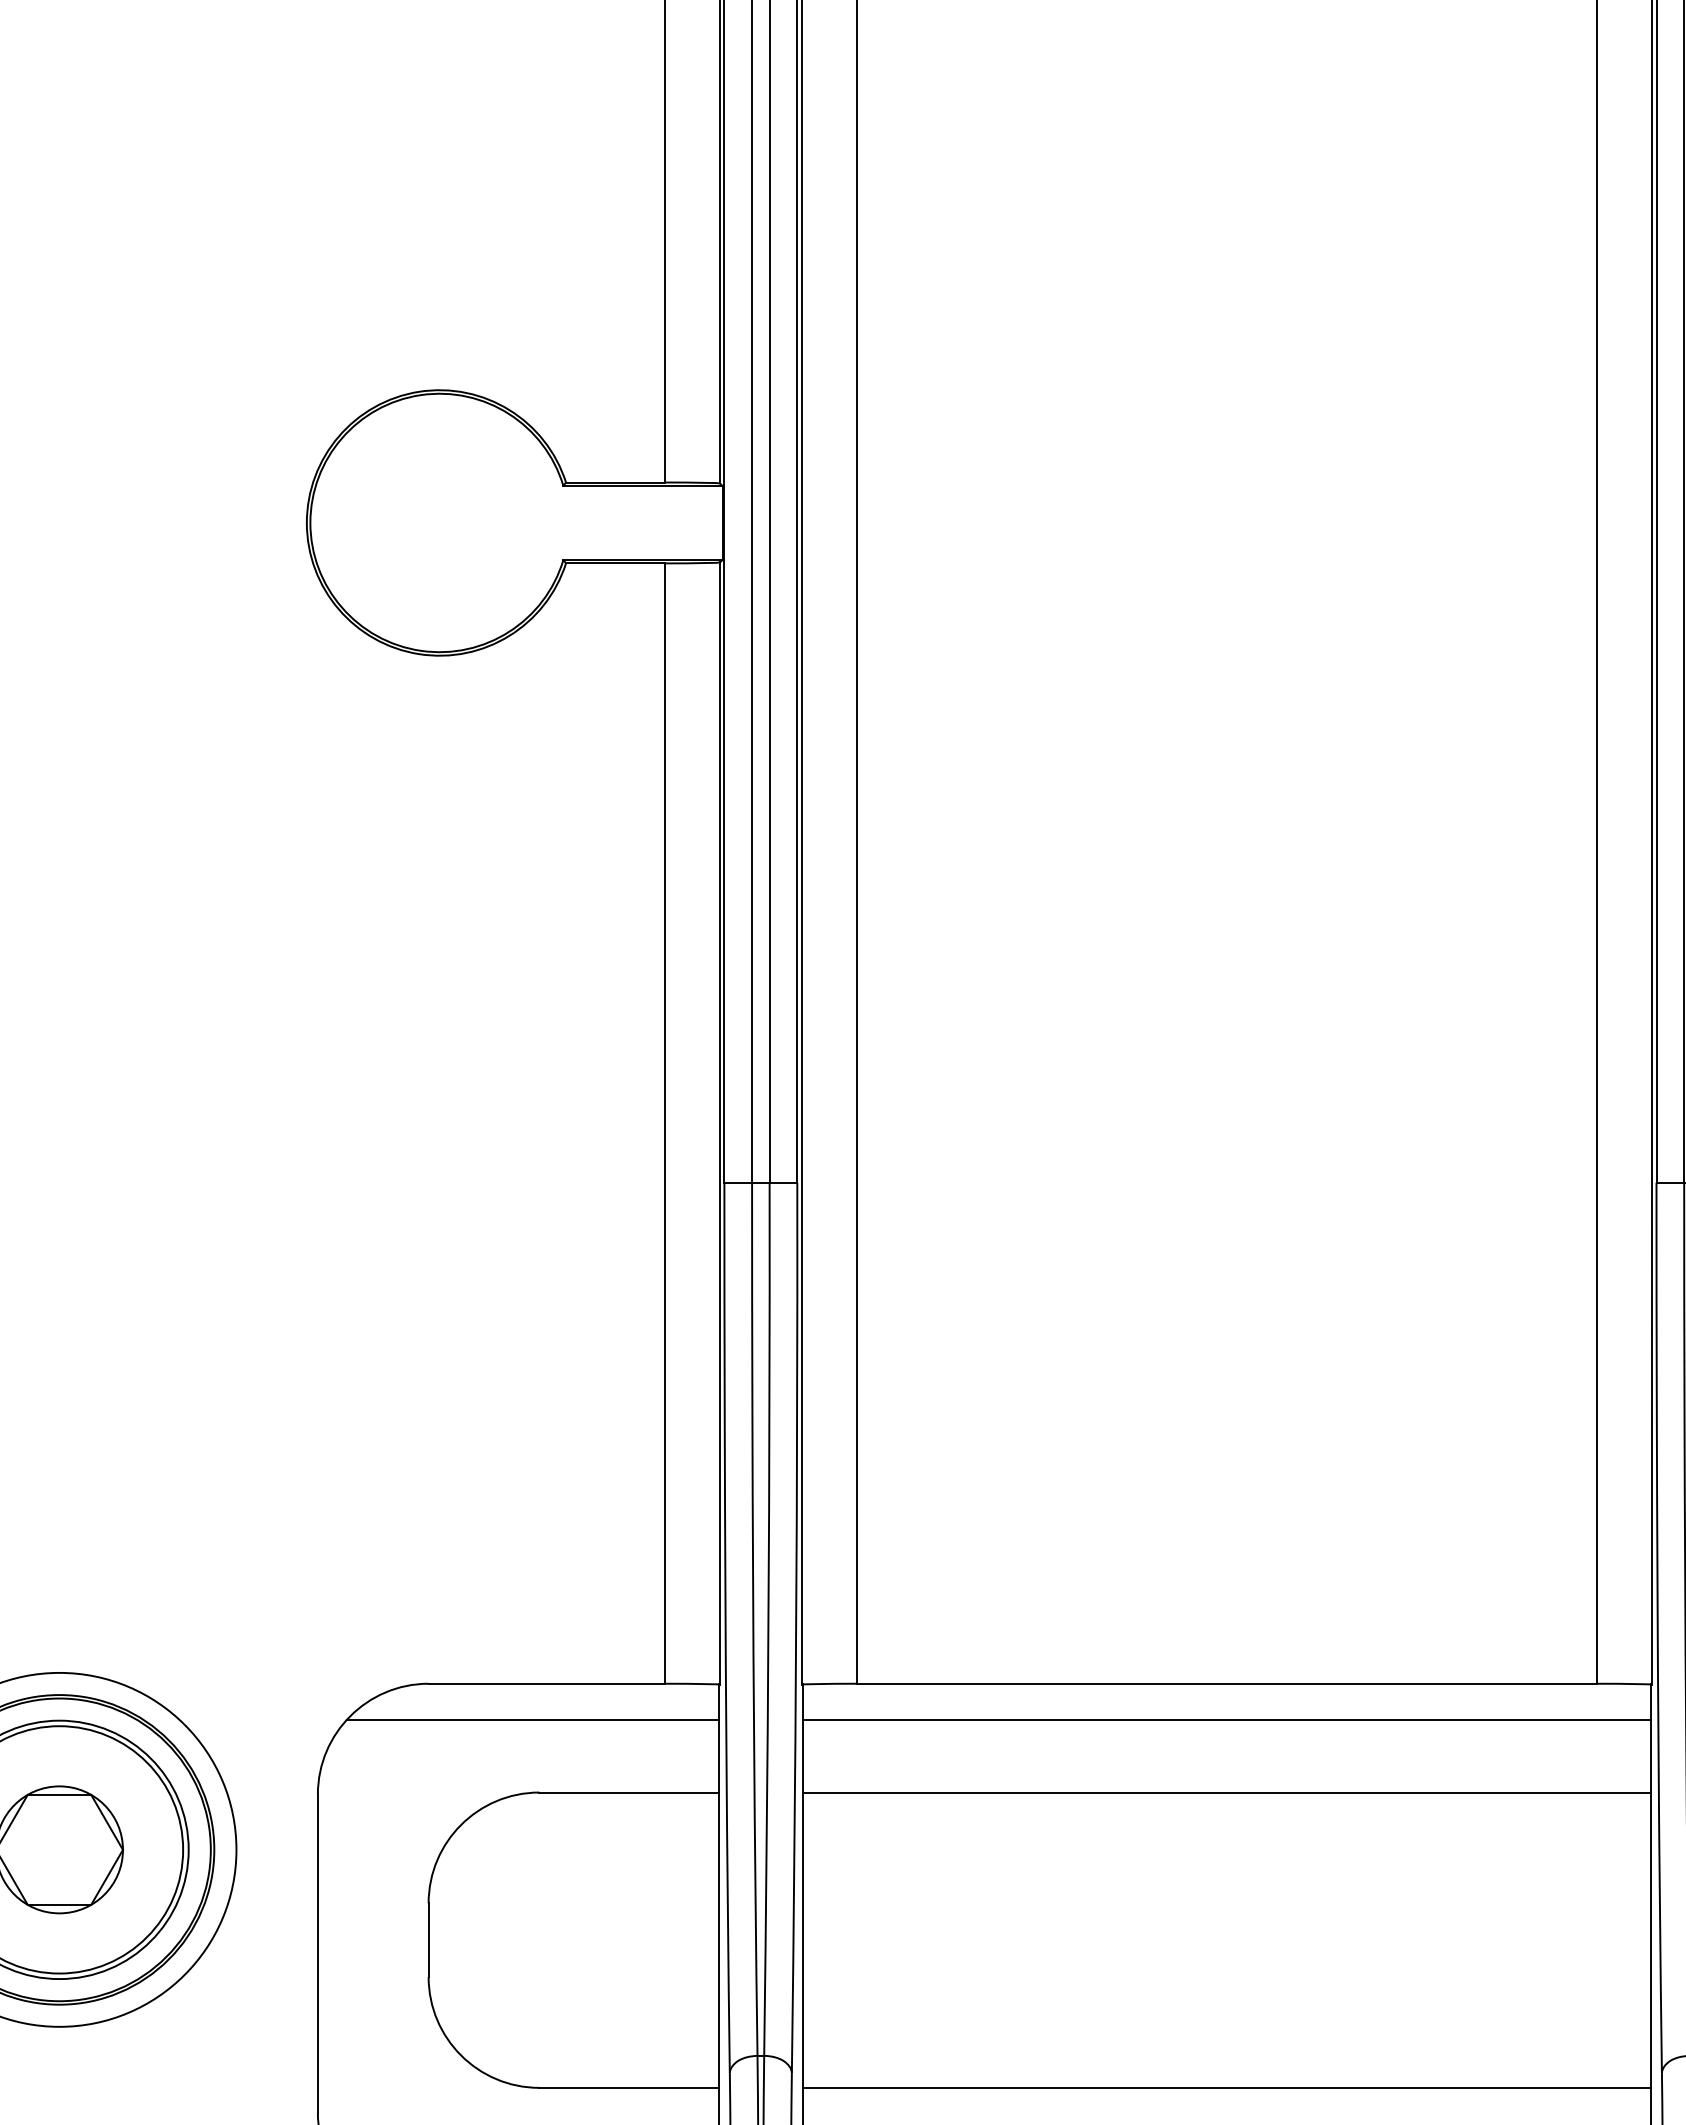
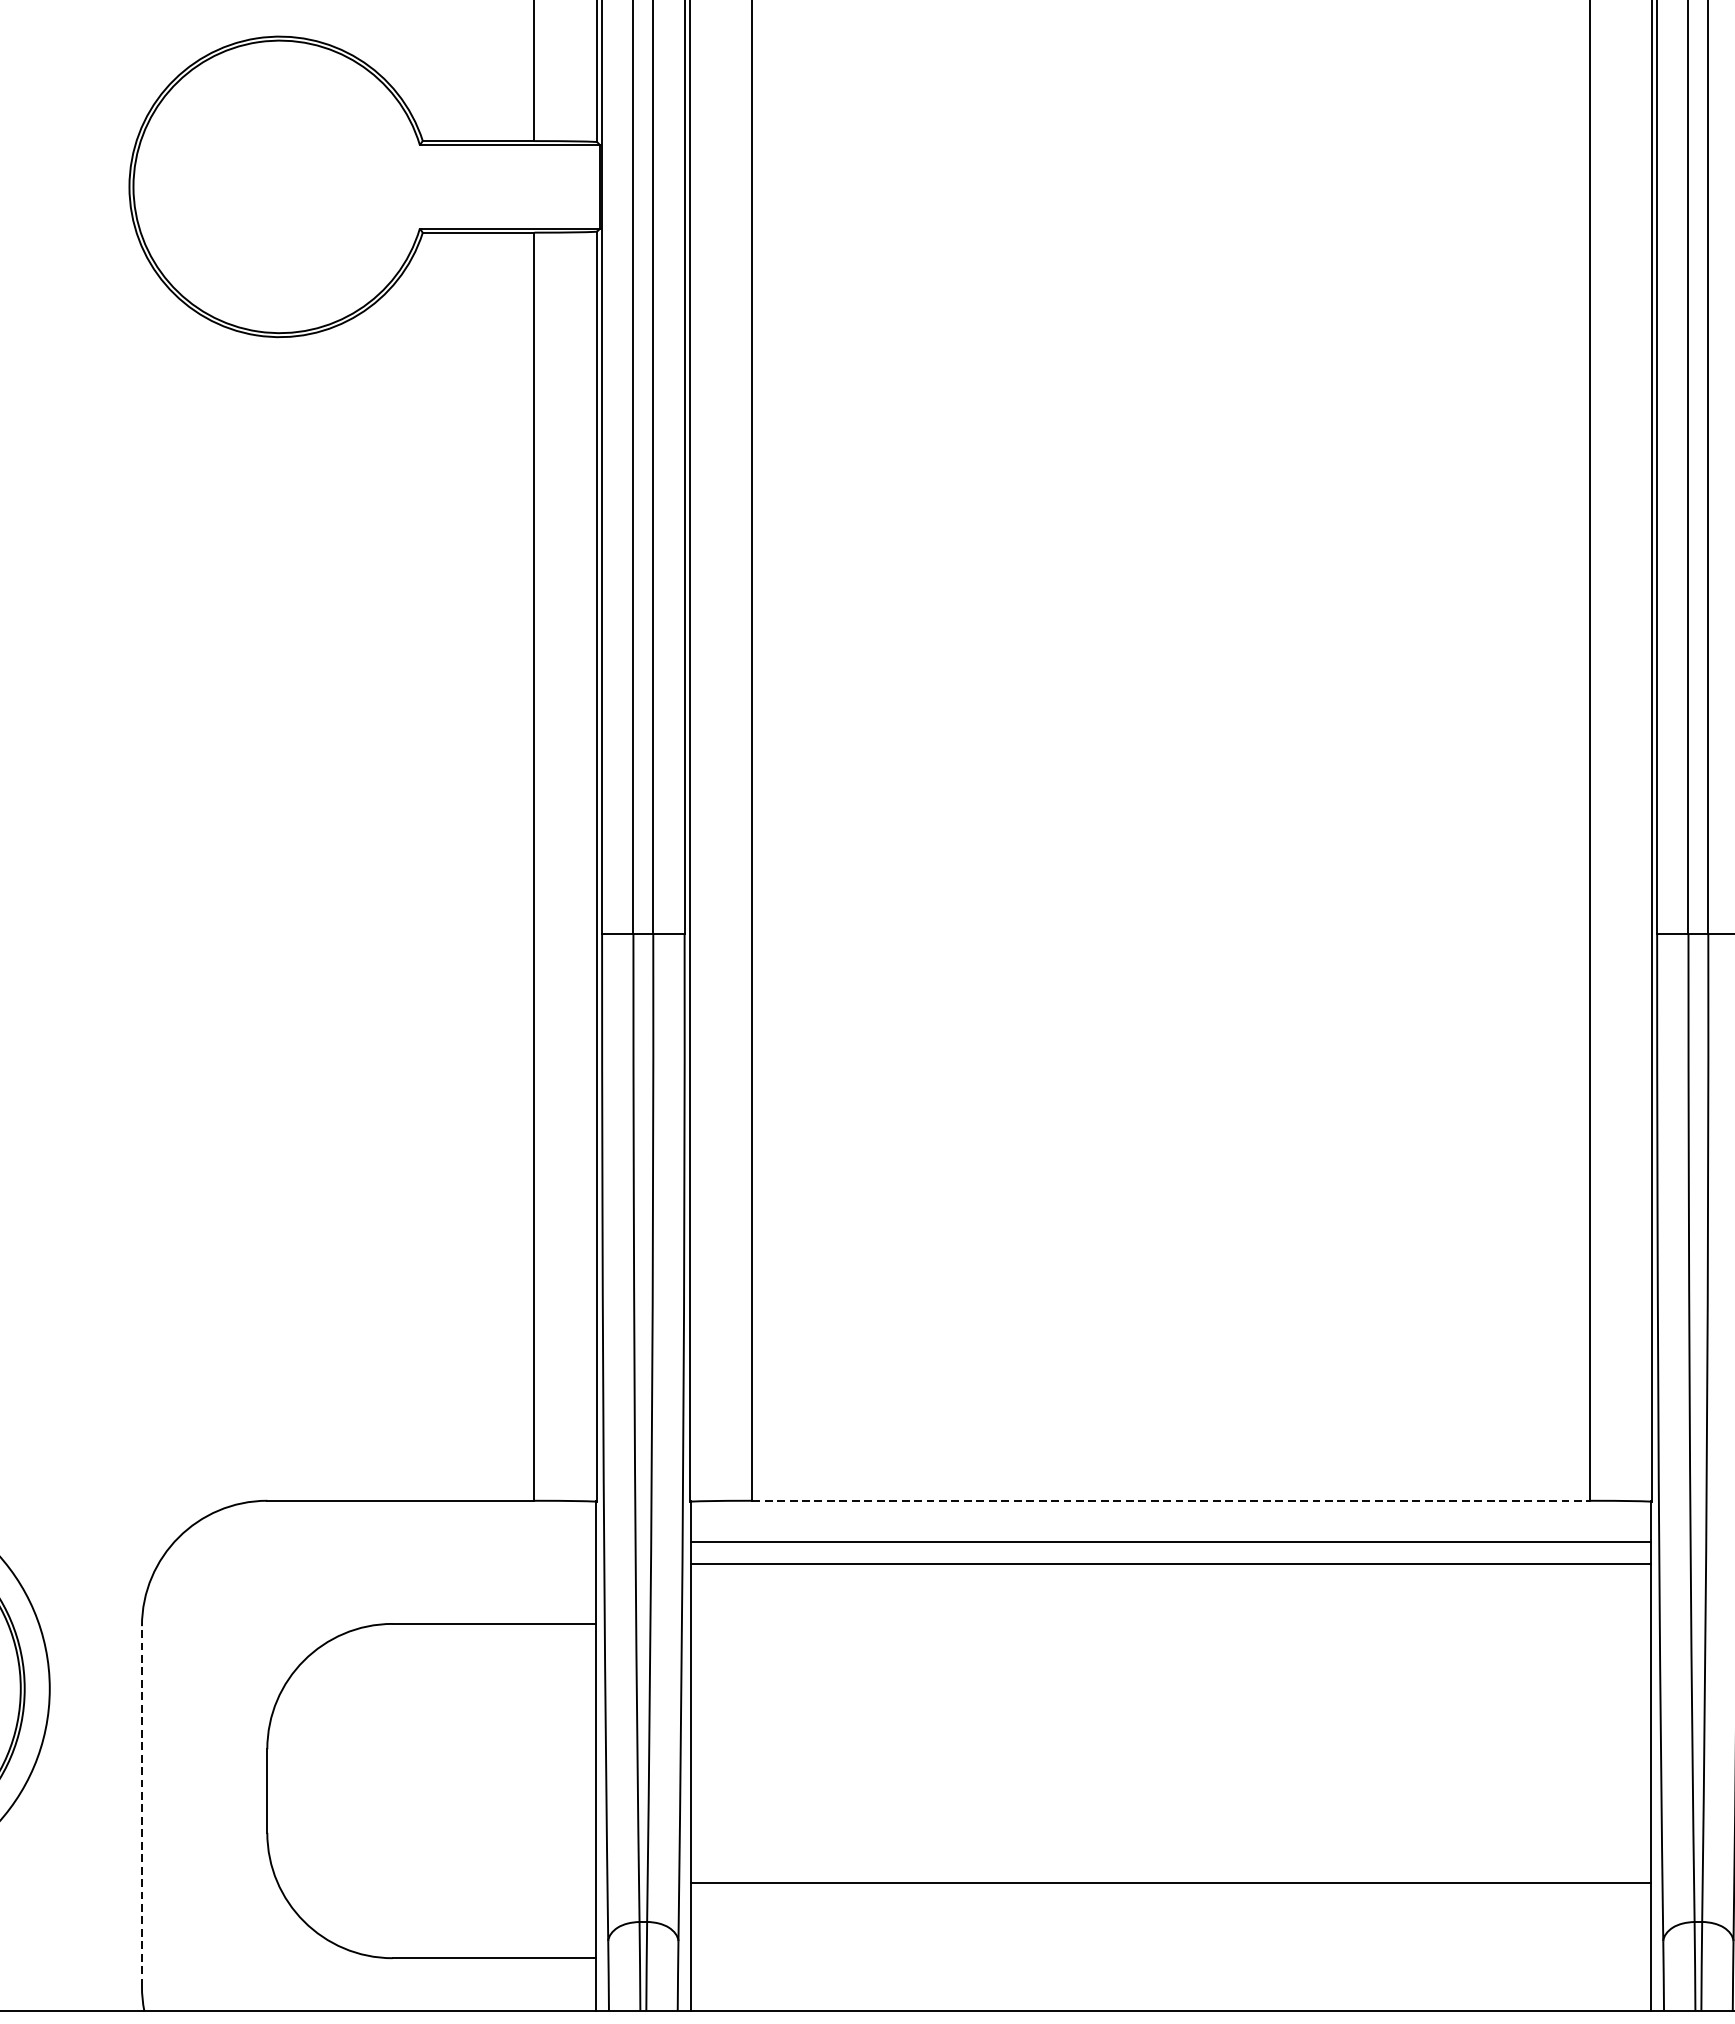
line: (1226, 1683) -> (1170, 1500), solid -> dashed
line: (533, 1720) -> (386, 1542), removed
line: (1226, 1792) -> (1170, 1563), moved
line: (317, 1953) -> (141, 1806), solid -> dashed
line: (1226, 2087) -> (1170, 1883), moved

